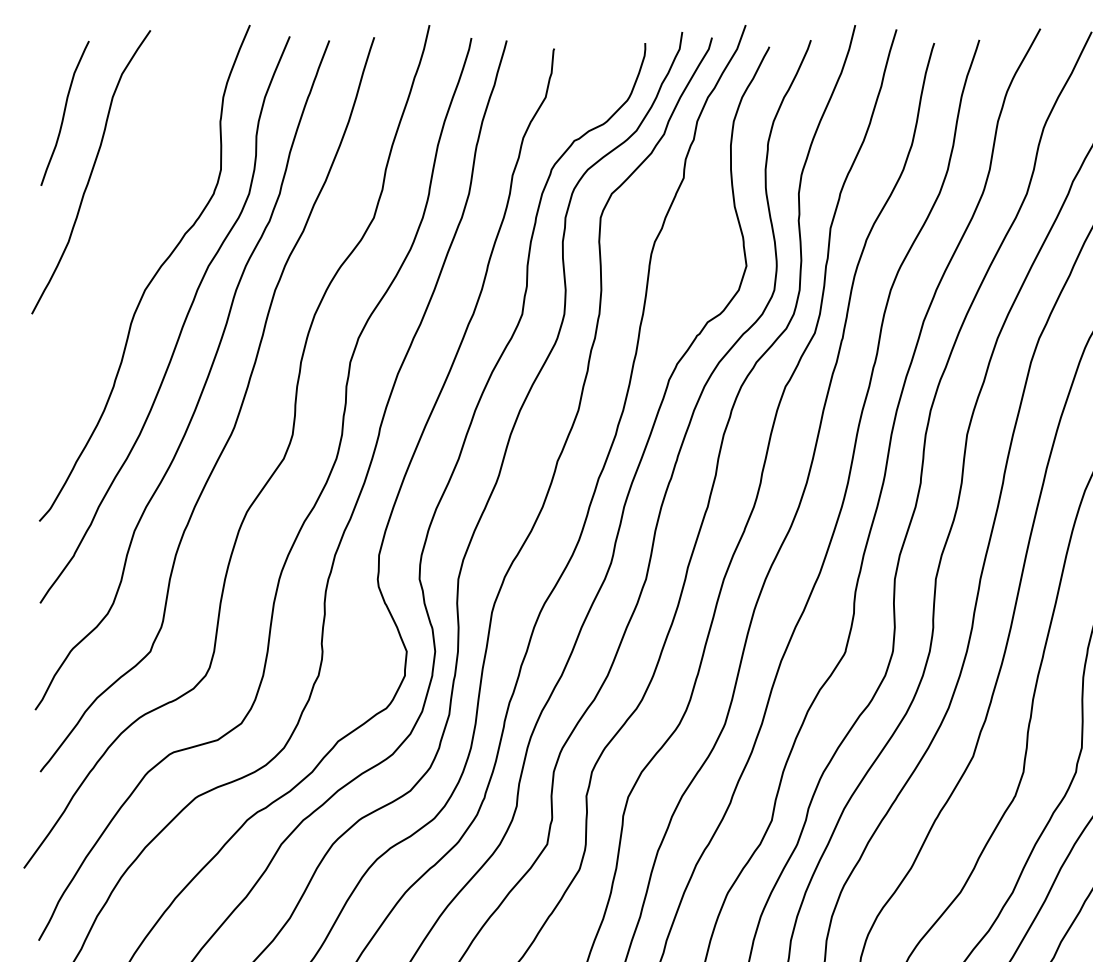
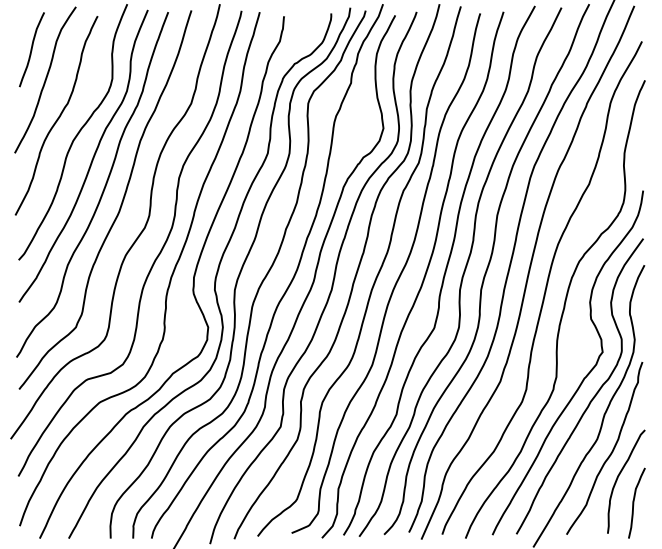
curve: (116, 242) -> (58, 116), added

